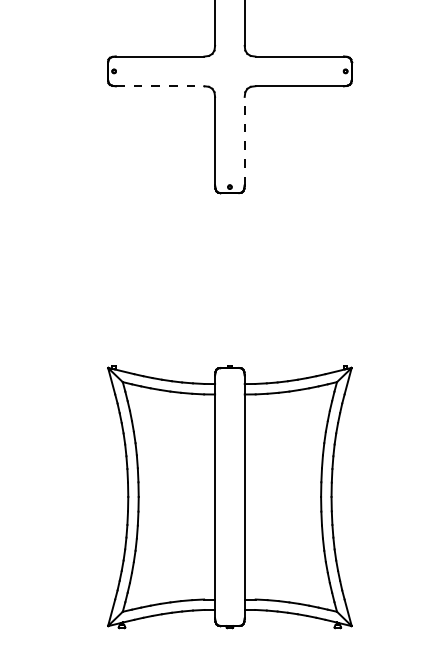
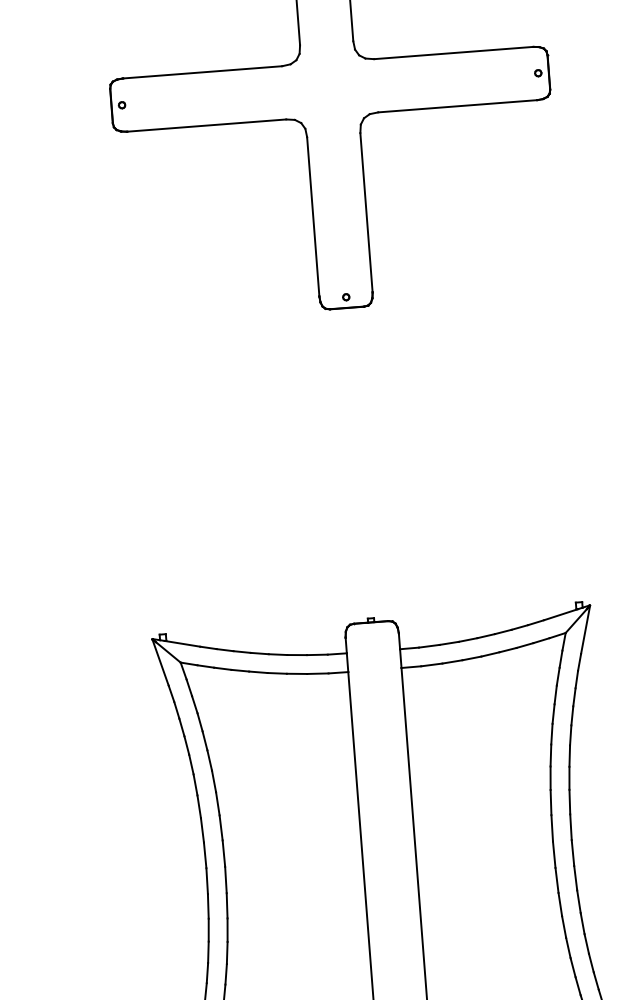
line: (160, 86) -> (207, 126), dashed -> solid
line: (244, 140) -> (365, 211), dashed -> solid

